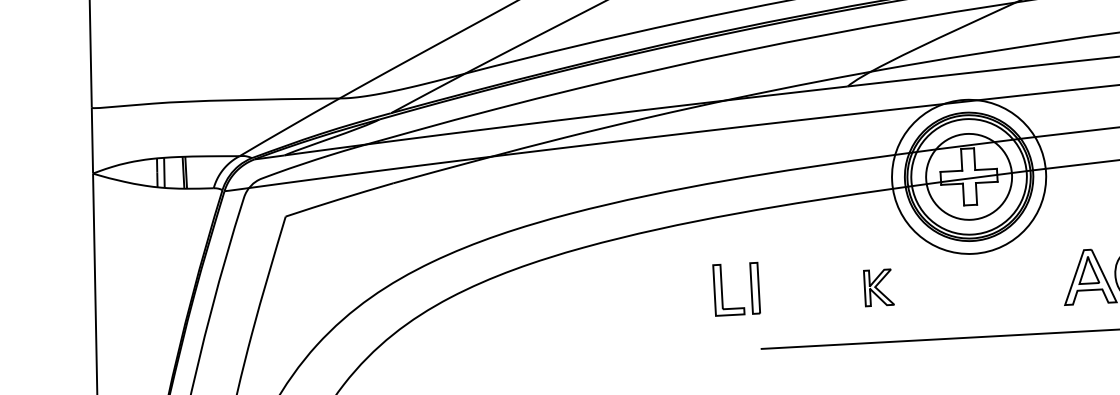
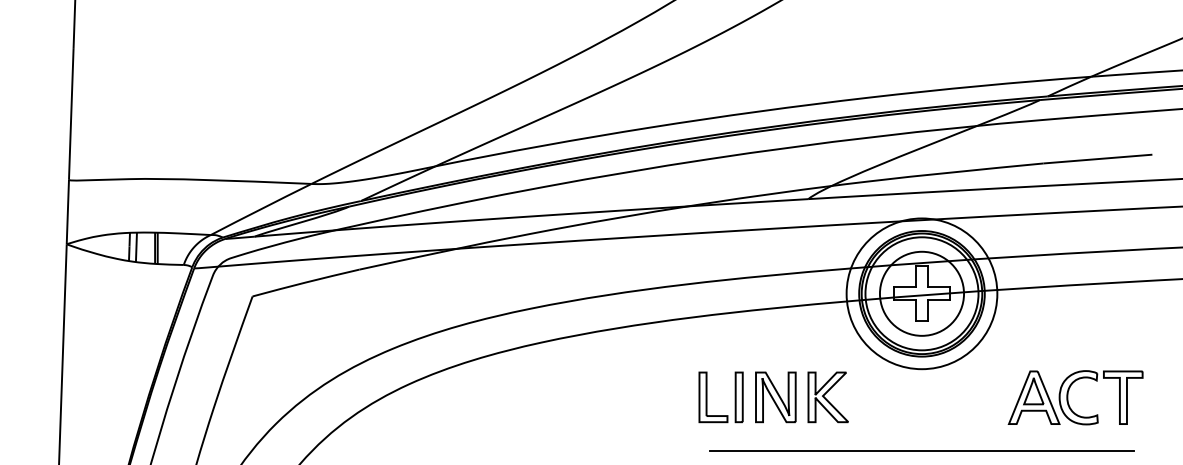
part: (878, 287) -> (827, 397), size x1.43
part: (722, 290) -> (707, 397), moved
part: (825, 290) -> (775, 397), added

